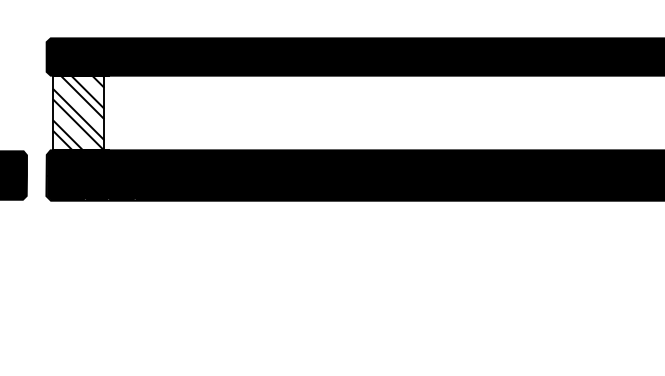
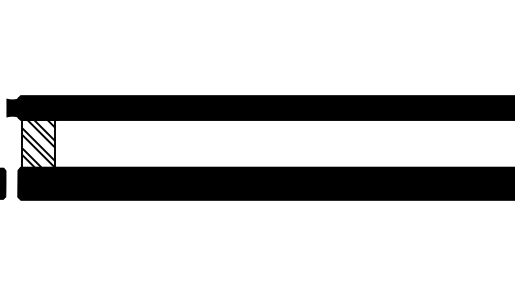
fill: (37, 56) -> (12, 107), added

